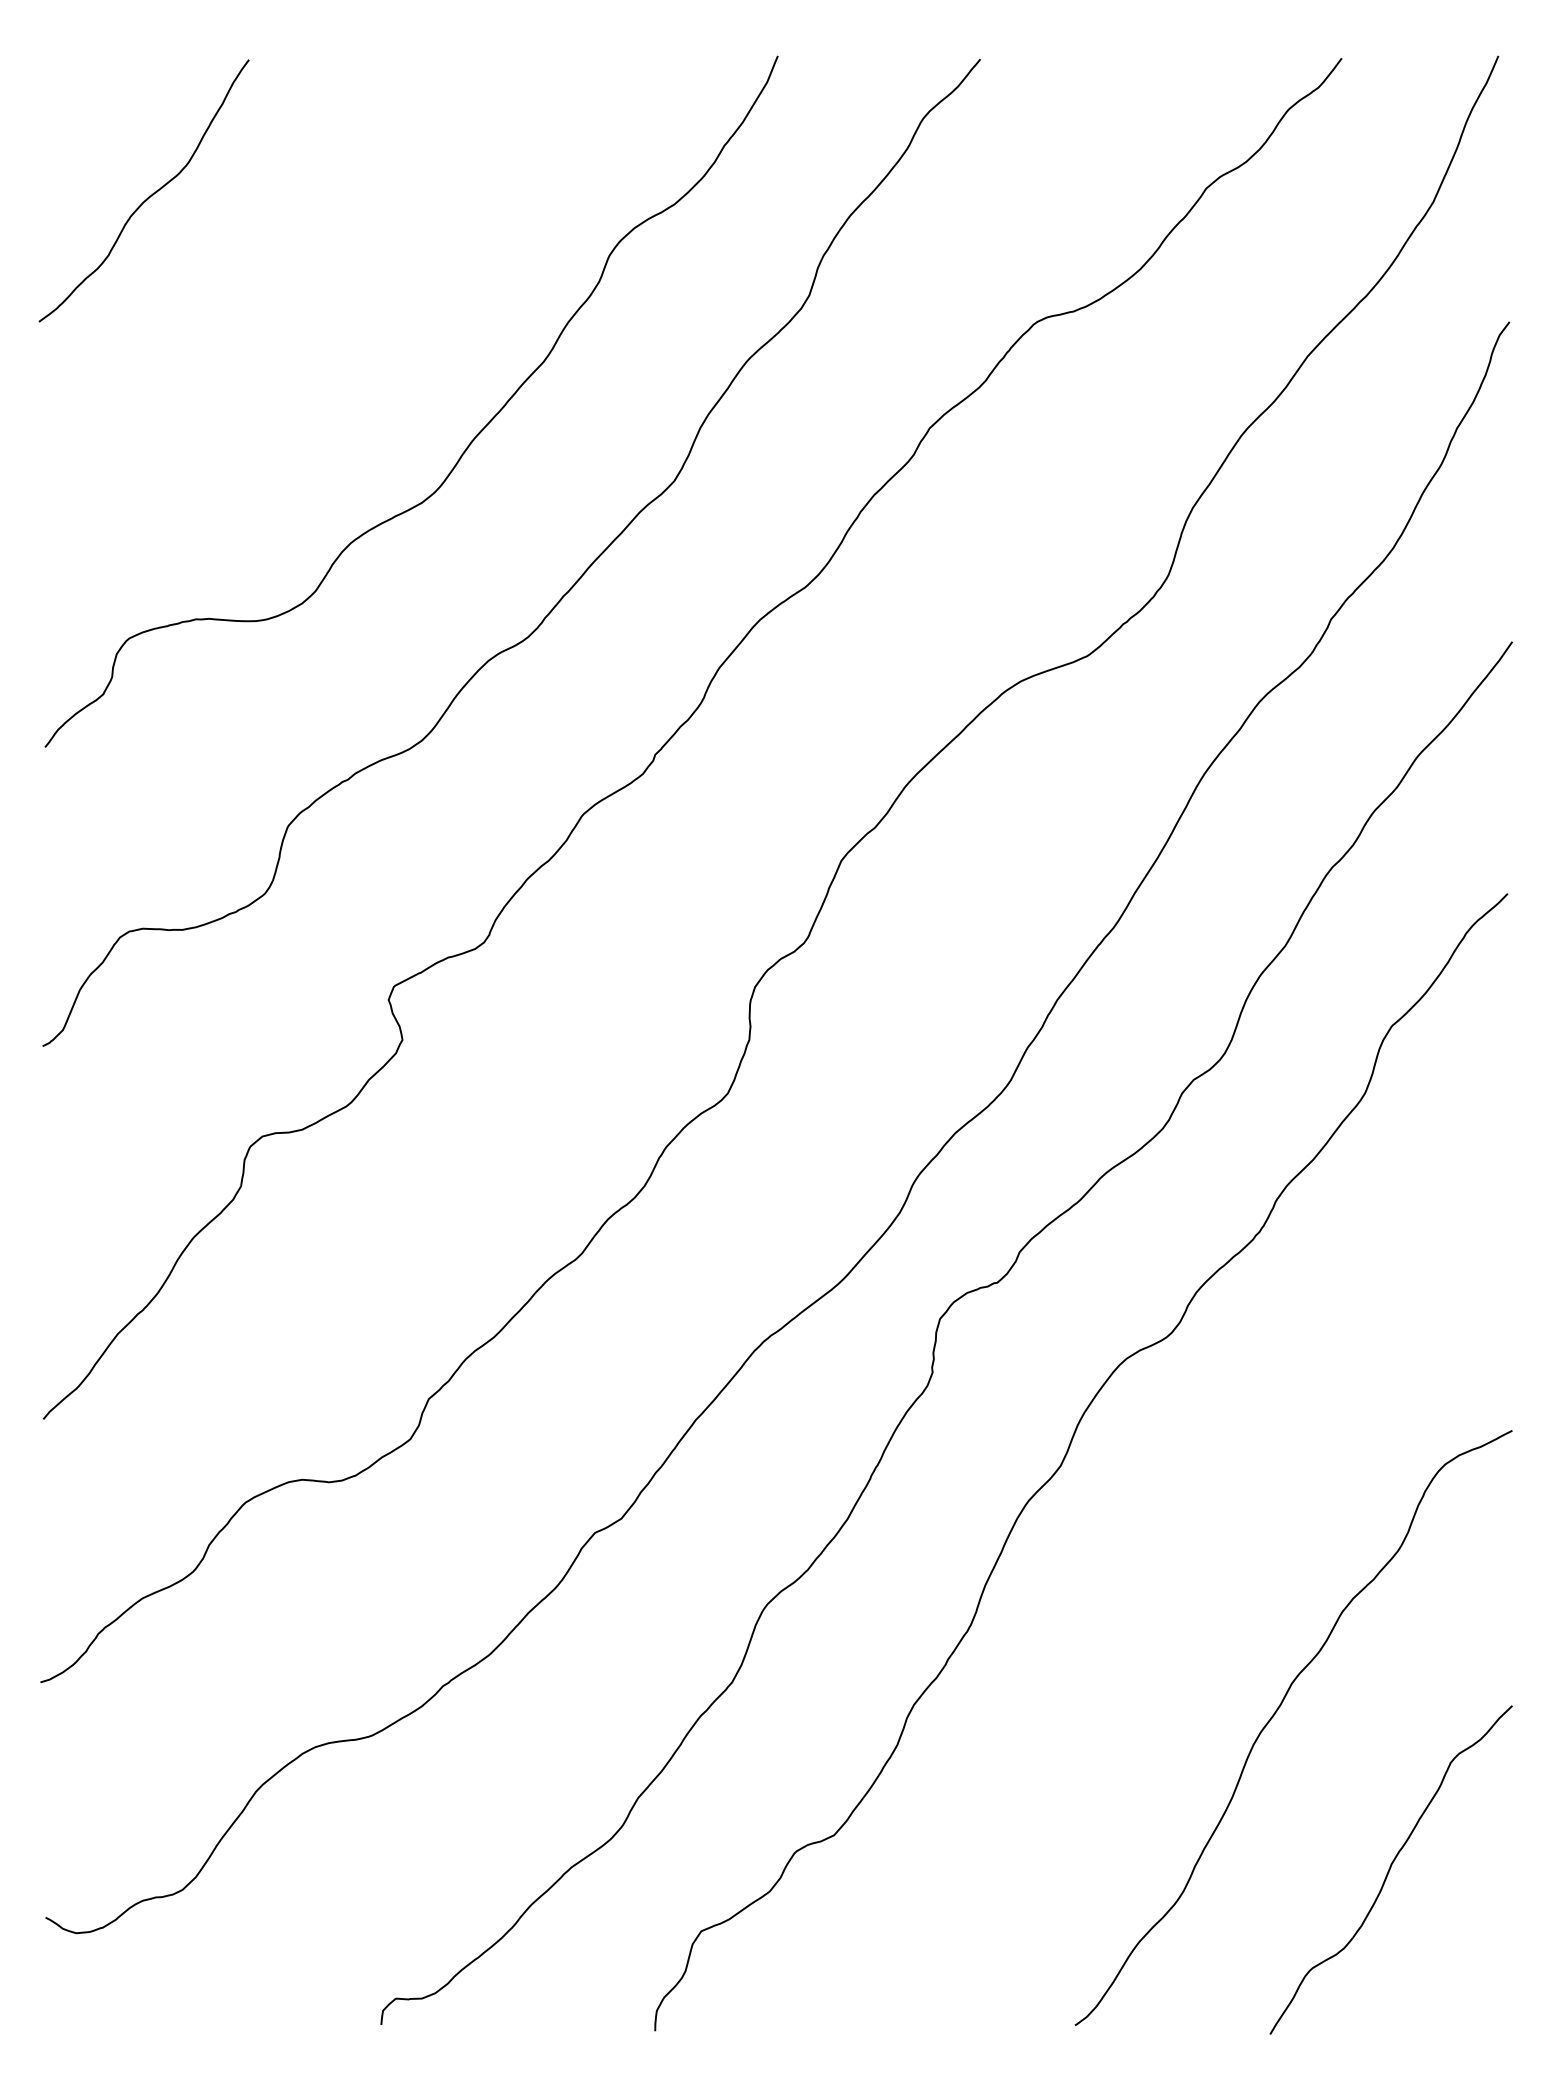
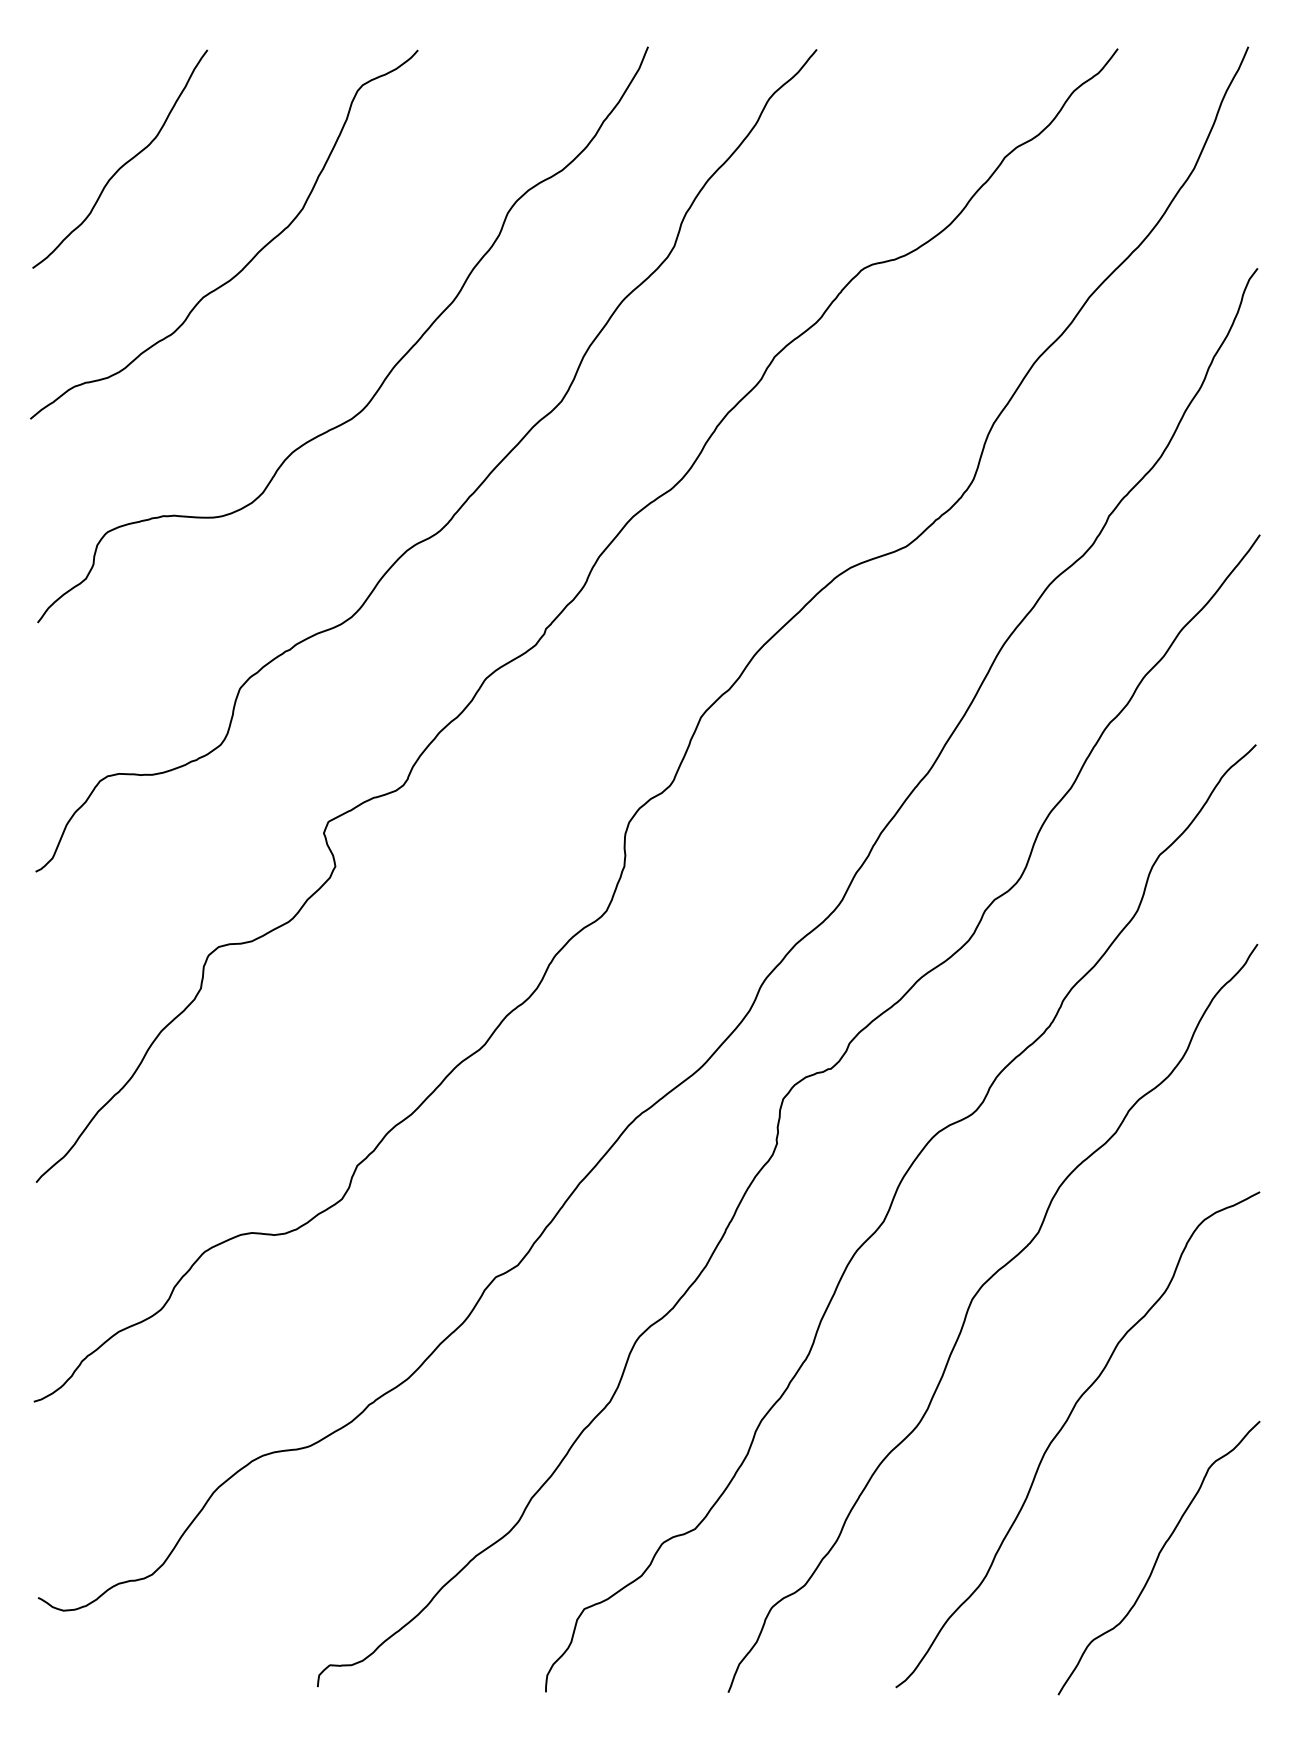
curve: (302, 309) -> (252, 258), added
curve: (1164, 1568) -> (970, 1306), added

